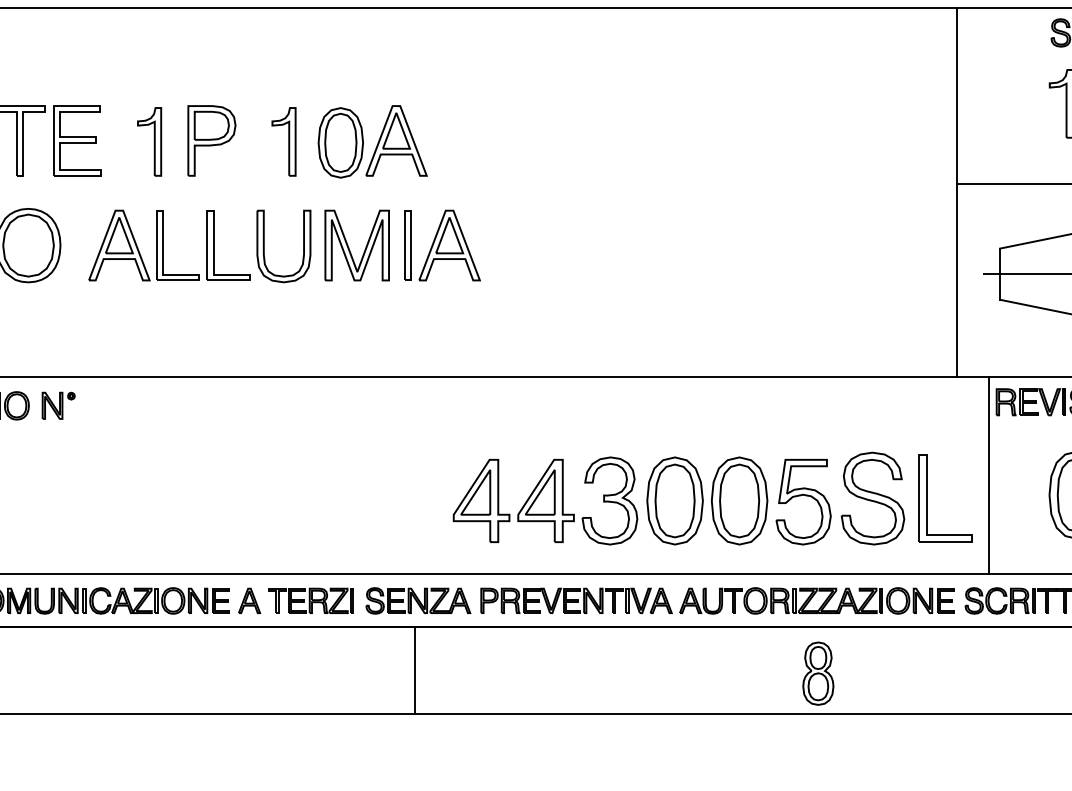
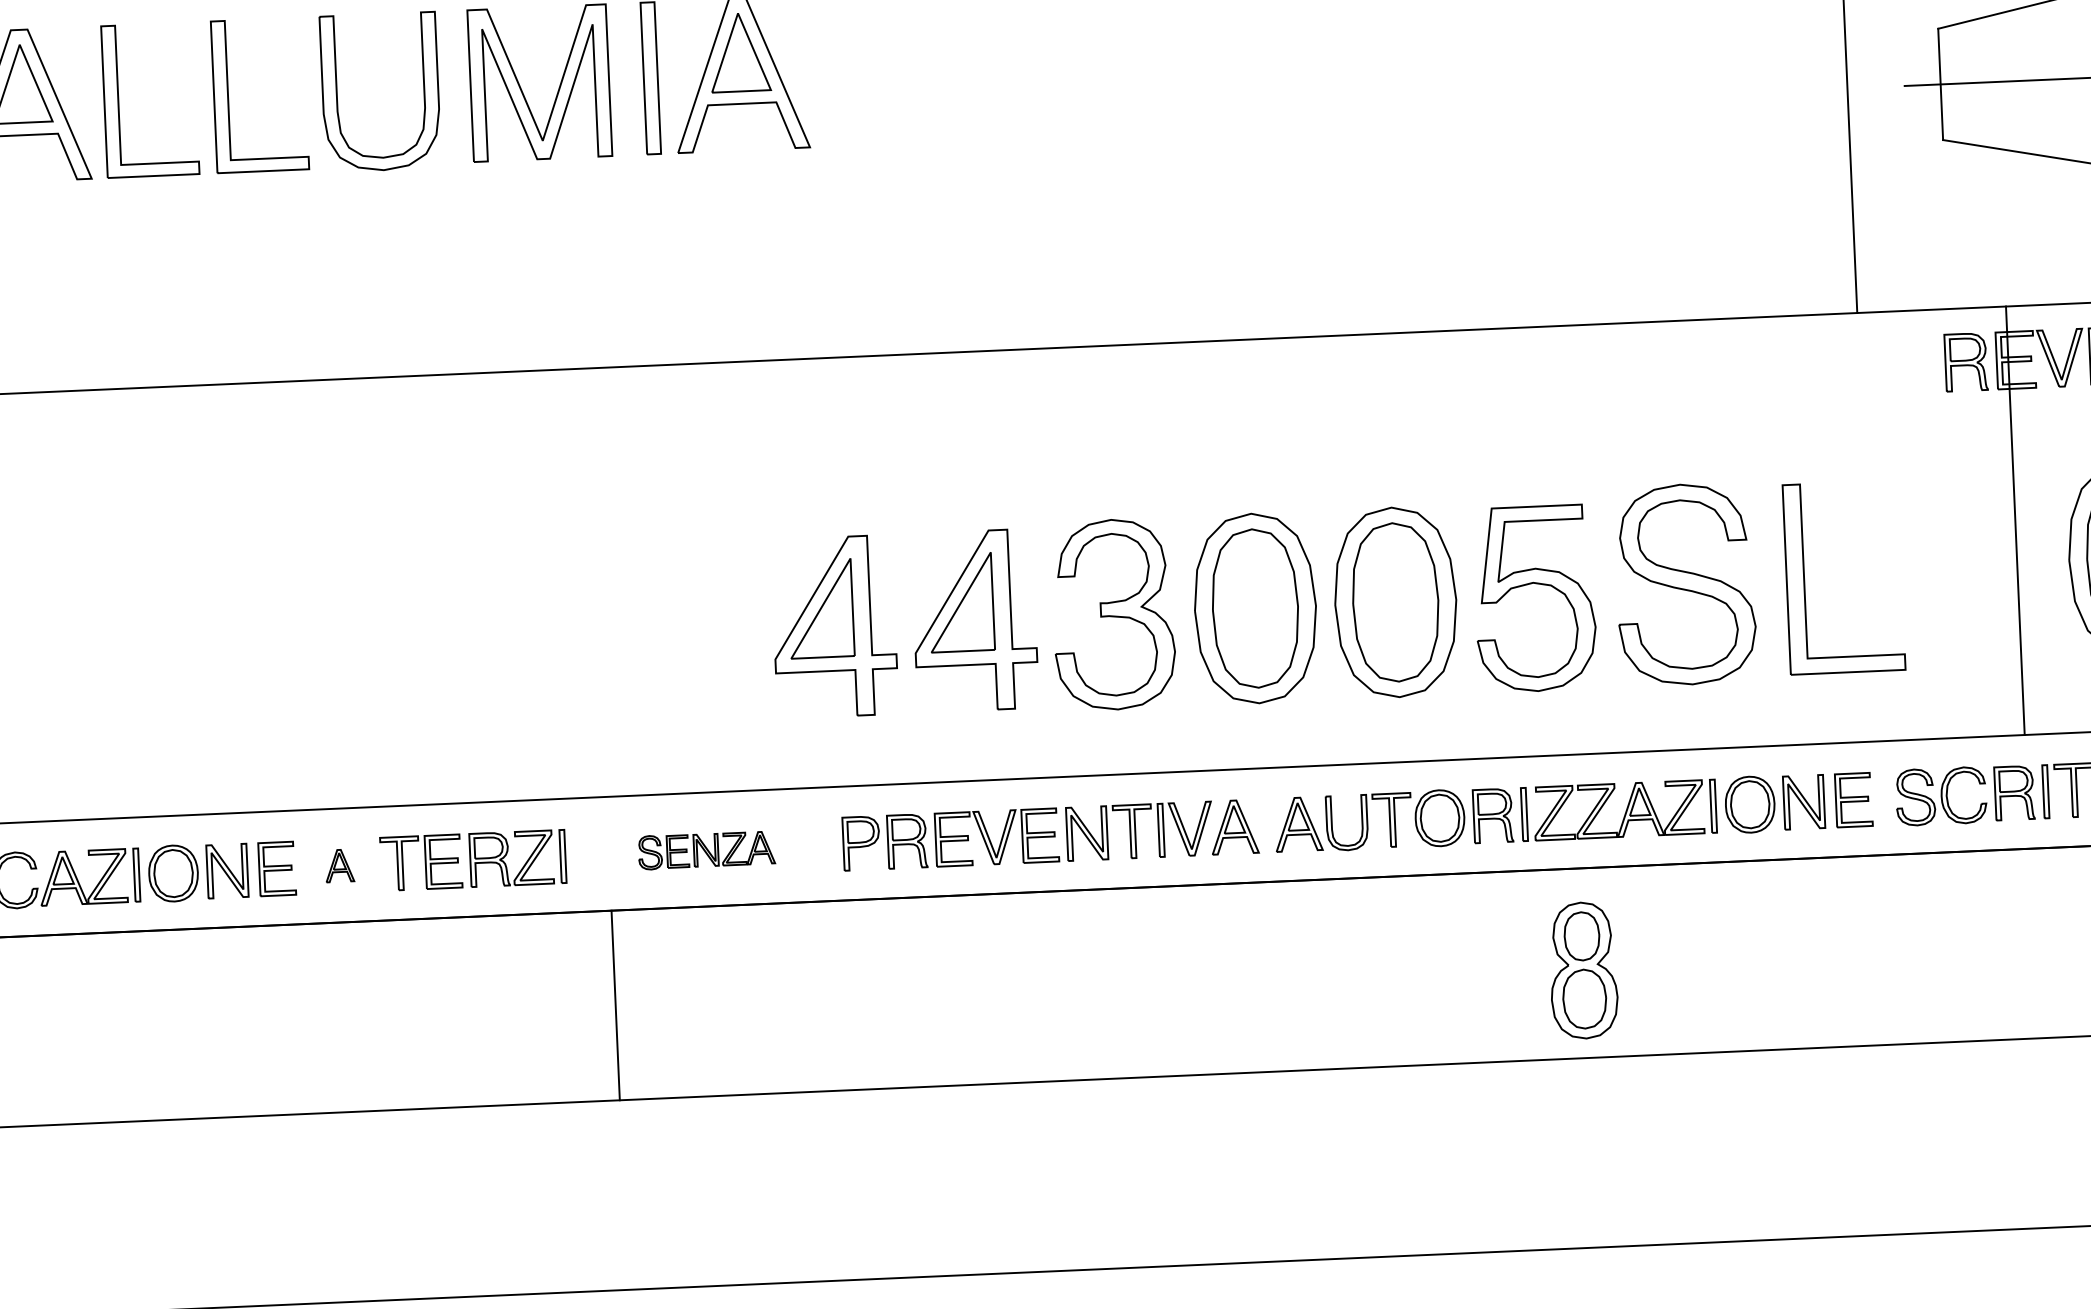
line: (988, 475) -> (2015, 519), moved
part: (249, 600) -> (339, 865), size x0.6
part: (418, 600) -> (706, 849), size x0.6
line: (414, 669) -> (615, 1003), moved

